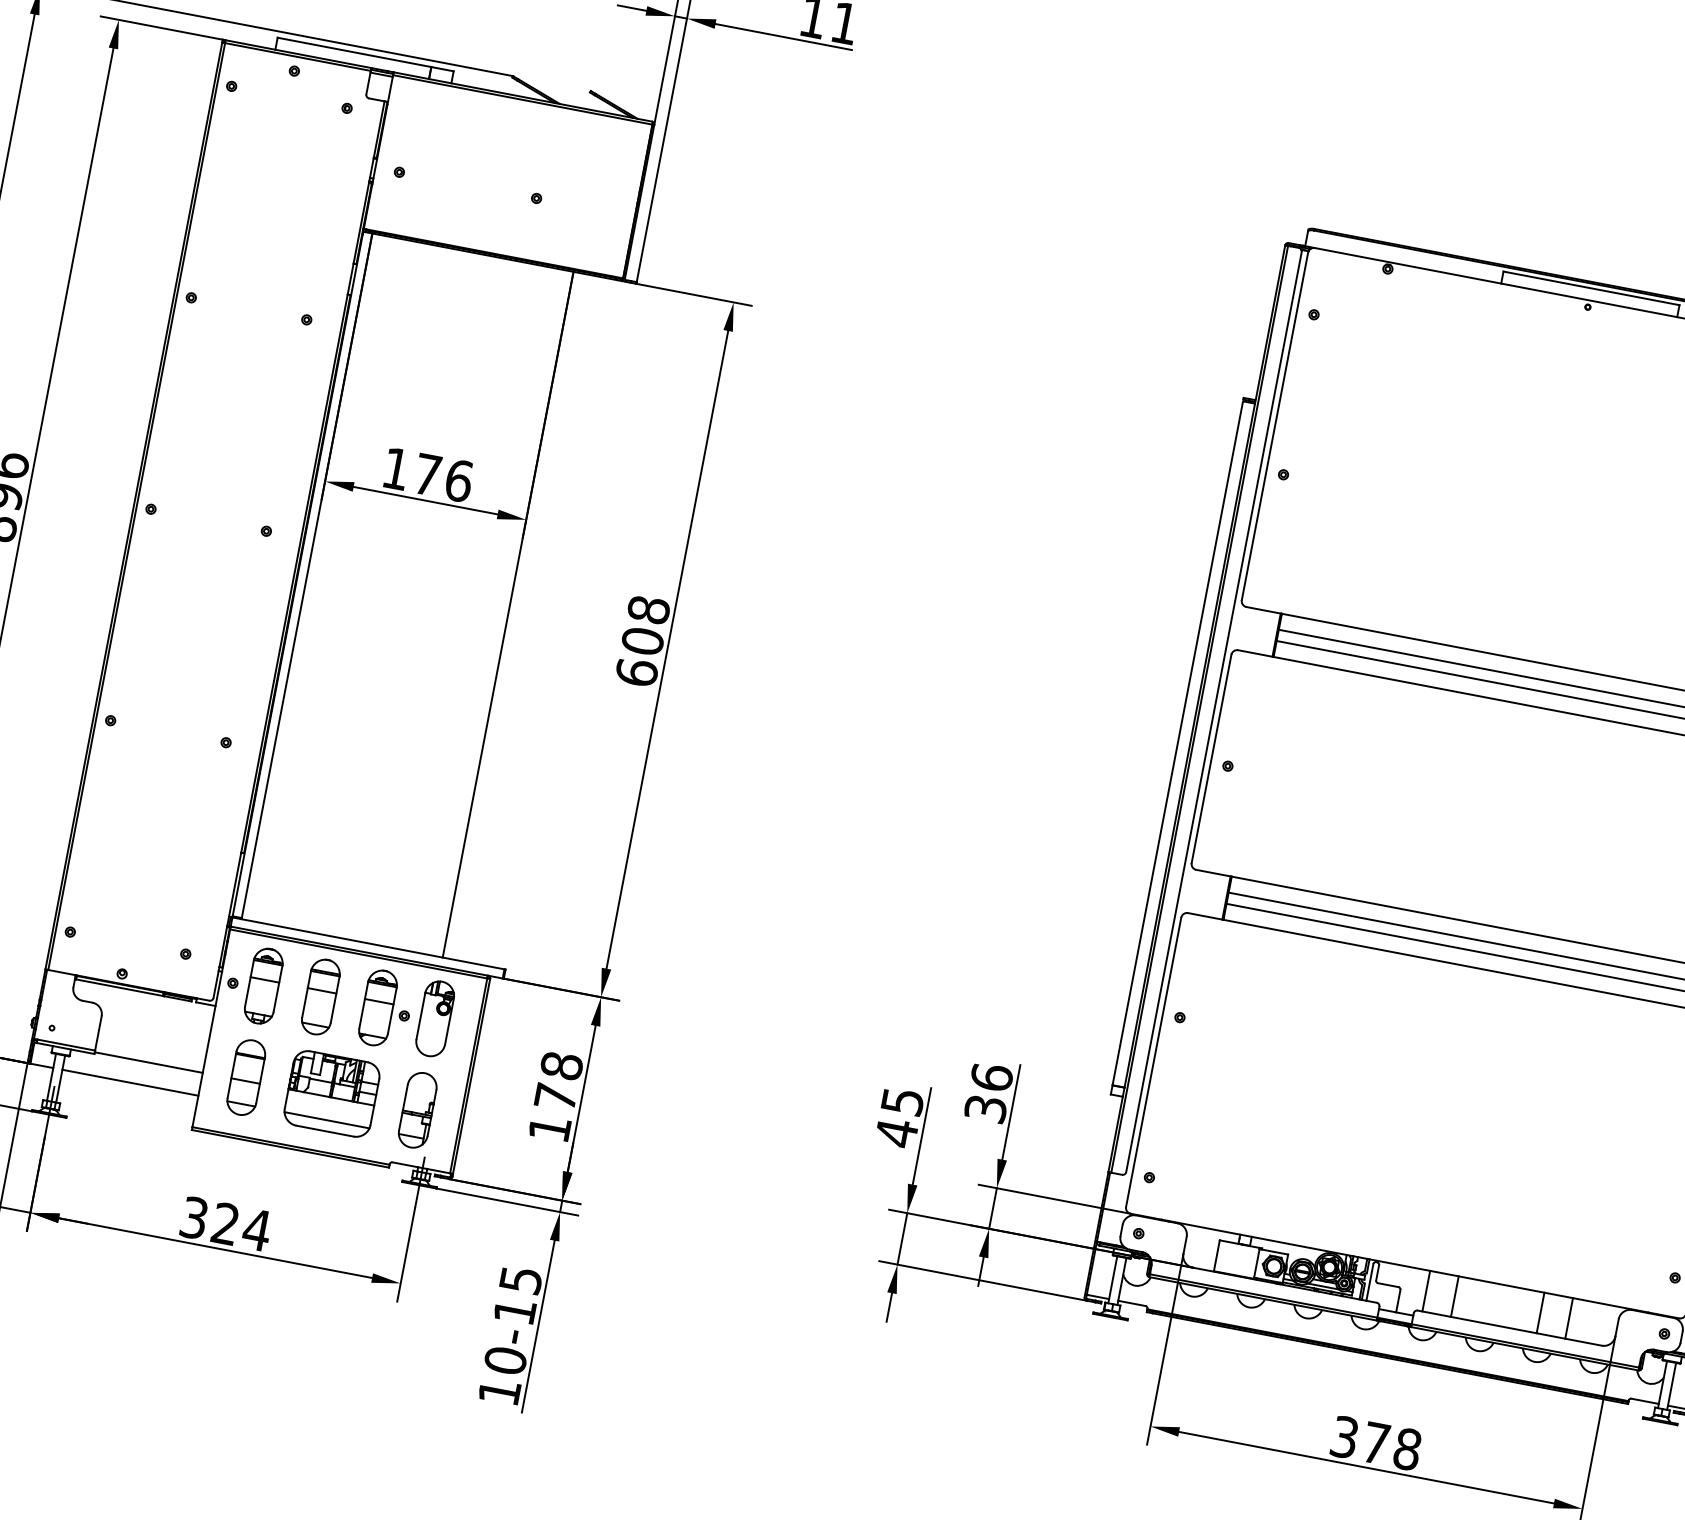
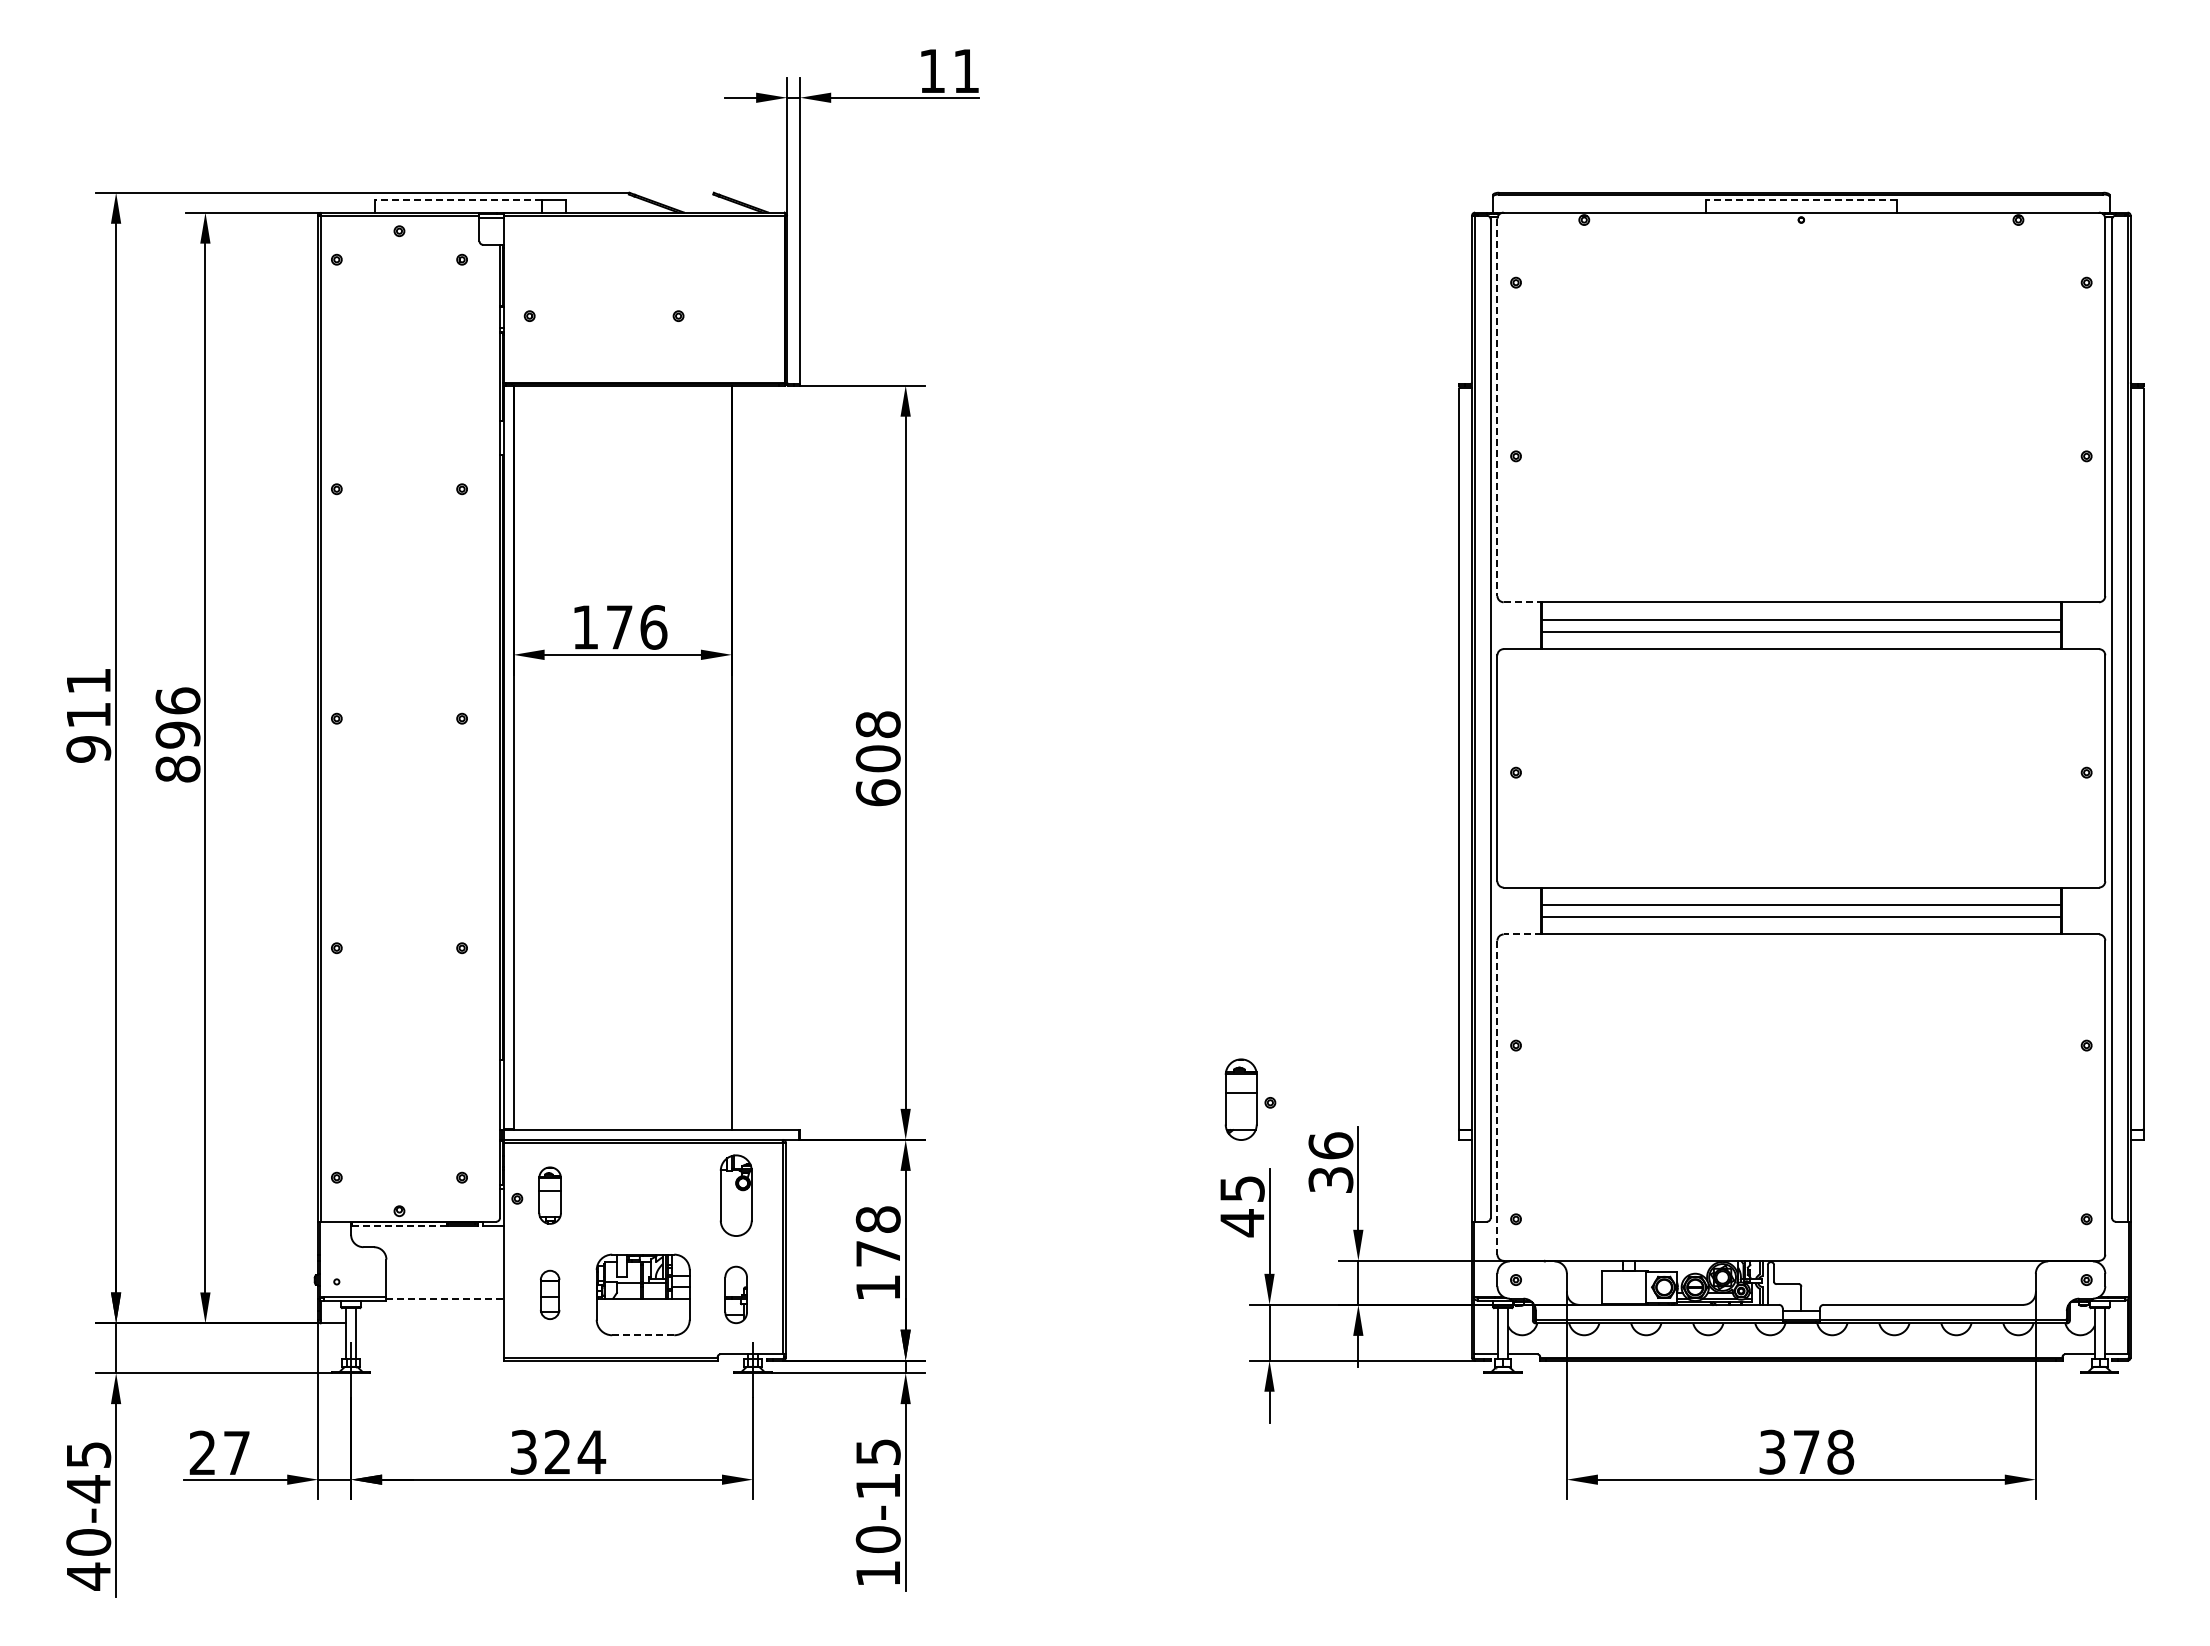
line: (354, 52) -> (458, 199), solid -> dashed
line: (1591, 288) -> (1801, 199), solid -> dashed
line: (1275, 426) -> (1497, 407), solid -> dashed
line: (1264, 610) -> (1523, 602), solid -> dashed
line: (1205, 916) -> (1522, 934), solid -> dashed
part: (263, 985) -> (549, 1195), size x0.7
line: (119, 988) -> (399, 1226), solid -> dashed
part: (320, 996) -> (611, 1195), removed
part: (386, 1009) -> (1250, 1099), moved
line: (149, 1062) -> (445, 1298), solid -> dashed
line: (1153, 1062) -> (1497, 1097), solid -> dashed
part: (245, 1077) -> (549, 1294), size x0.6
line: (130, 1082) -> (429, 1323), removed
part: (417, 1109) -> (735, 1294), size x0.7
line: (327, 1120) -> (643, 1323), removed
line: (324, 1131) -> (642, 1335), solid -> dashed
line: (1426, 1290) -> (1828, 1282), removed
line: (1454, 1296) -> (1859, 1282), removed
line: (1540, 1312) -> (1952, 1282), removed
line: (1568, 1318) -> (1983, 1282), removed

